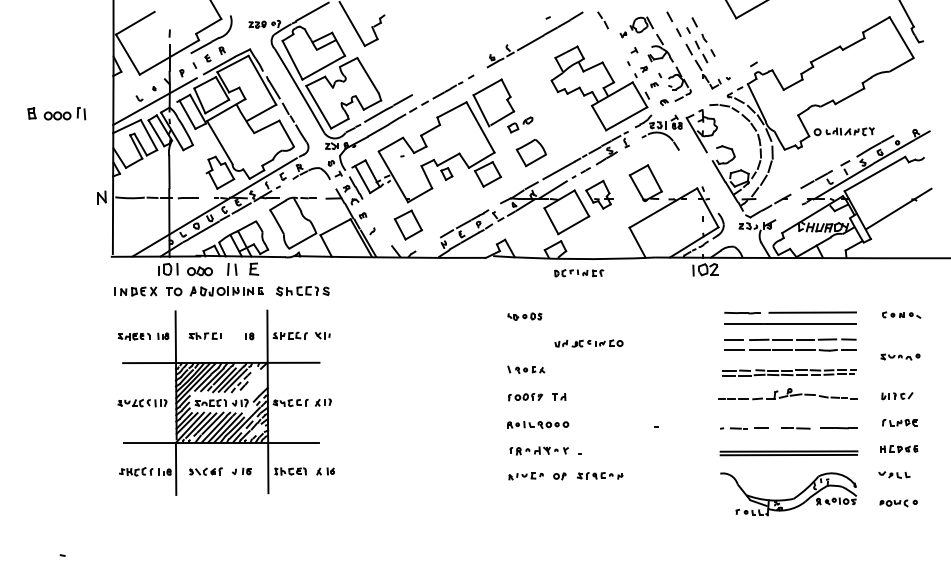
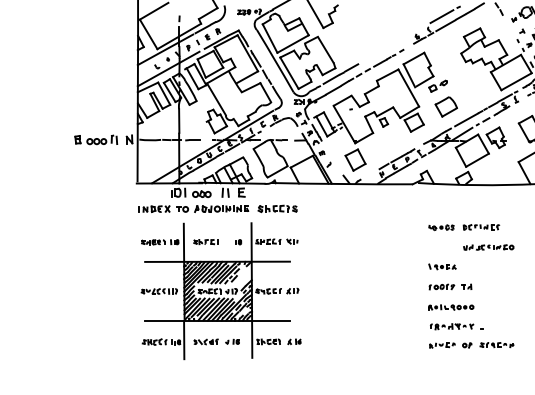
line: (525, 30) -> (441, 16), added
line: (150, 75) -> (165, 49), added
part: (56, 113) -> (95, 139), moved
part: (579, 273) -> (481, 227), moved

